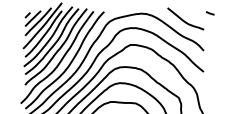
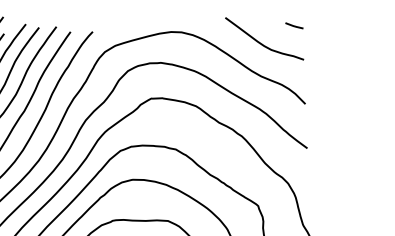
line: (209, 13) -> (292, 26), moved

